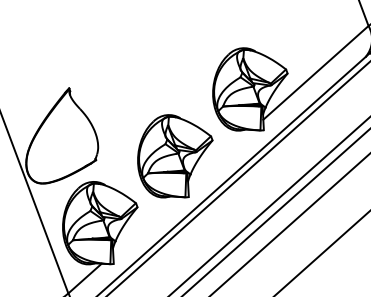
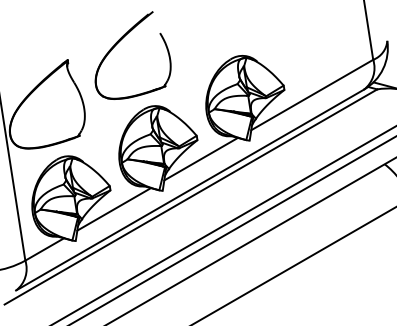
part: (116, 60) -> (119, 42), added
line: (219, 157) -> (200, 158), added
line: (144, 225) -> (113, 209), added

